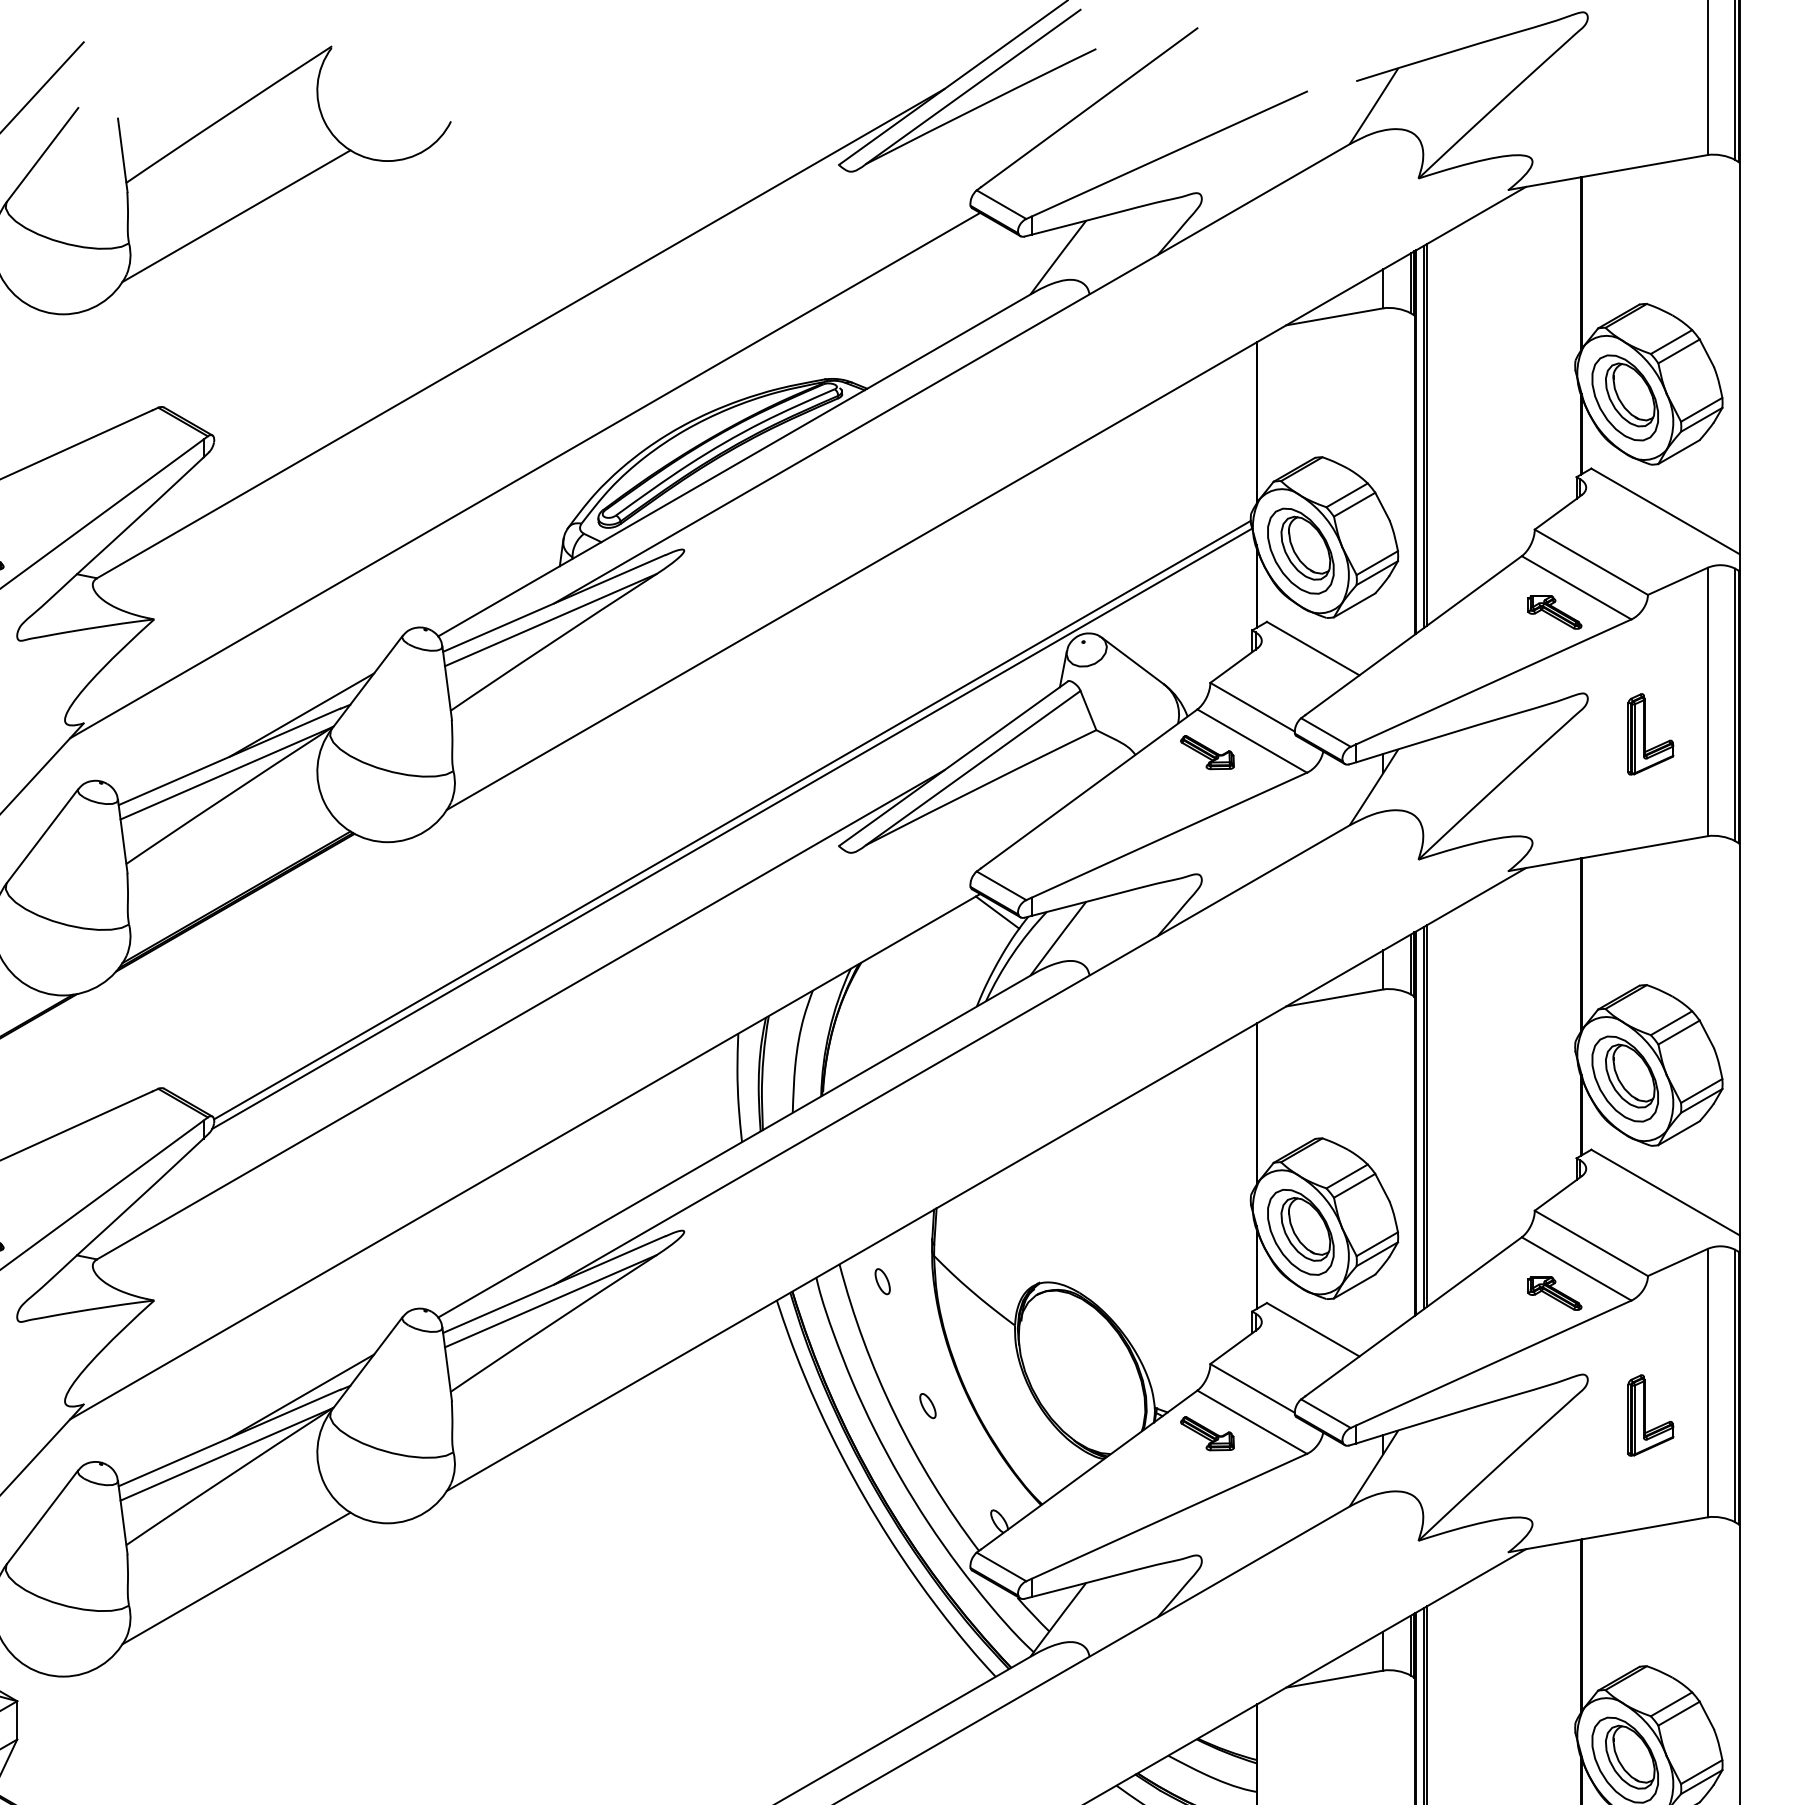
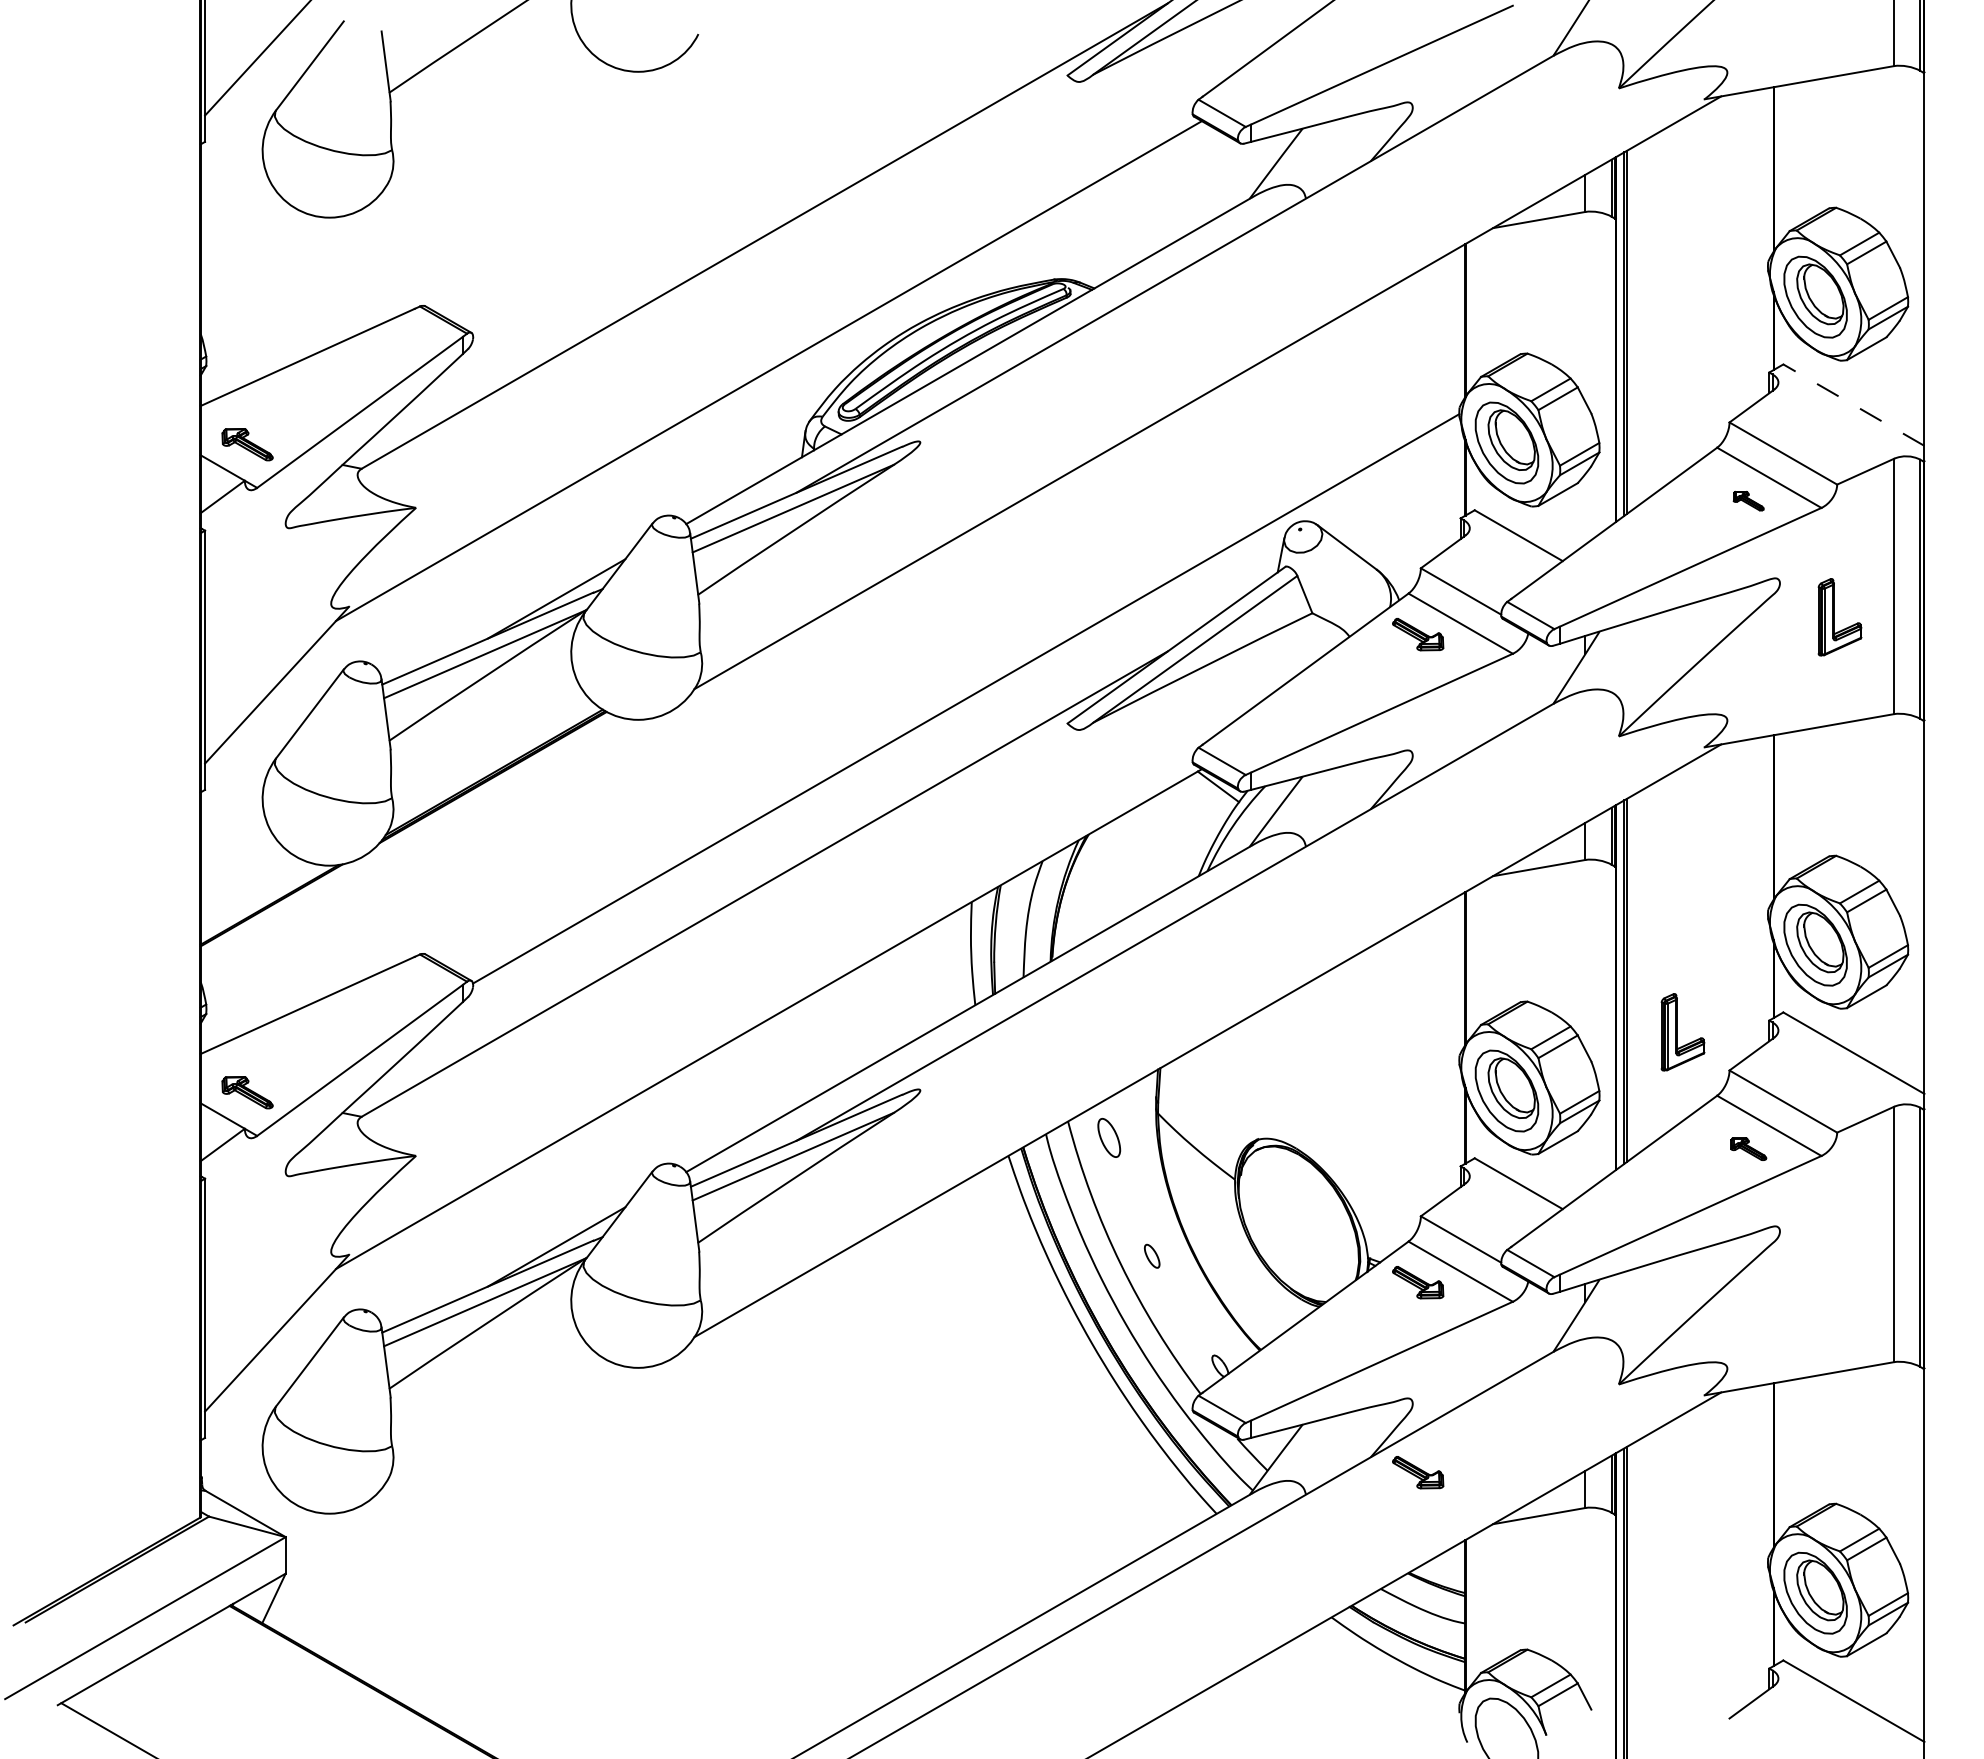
line: (235, 215) -> (493, 123), removed
line: (1665, 510) -> (1853, 404), solid -> dashed
part: (1554, 611) -> (1748, 500), size x0.6
line: (731, 828) -> (965, 706), removed
part: (882, 1281) -> (1108, 1137), size x1.6
part: (1554, 1292) -> (1748, 1148), size x0.7
part: (1650, 1415) -> (1682, 1032), moved
line: (235, 1577) -> (493, 1419), removed
part: (1207, 1633) -> (1418, 1472), added

